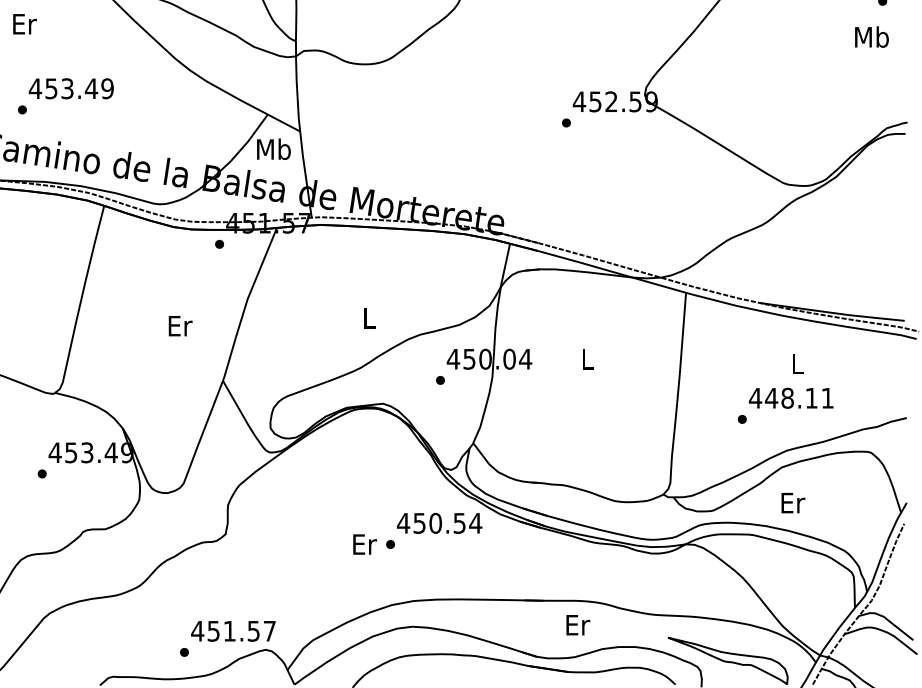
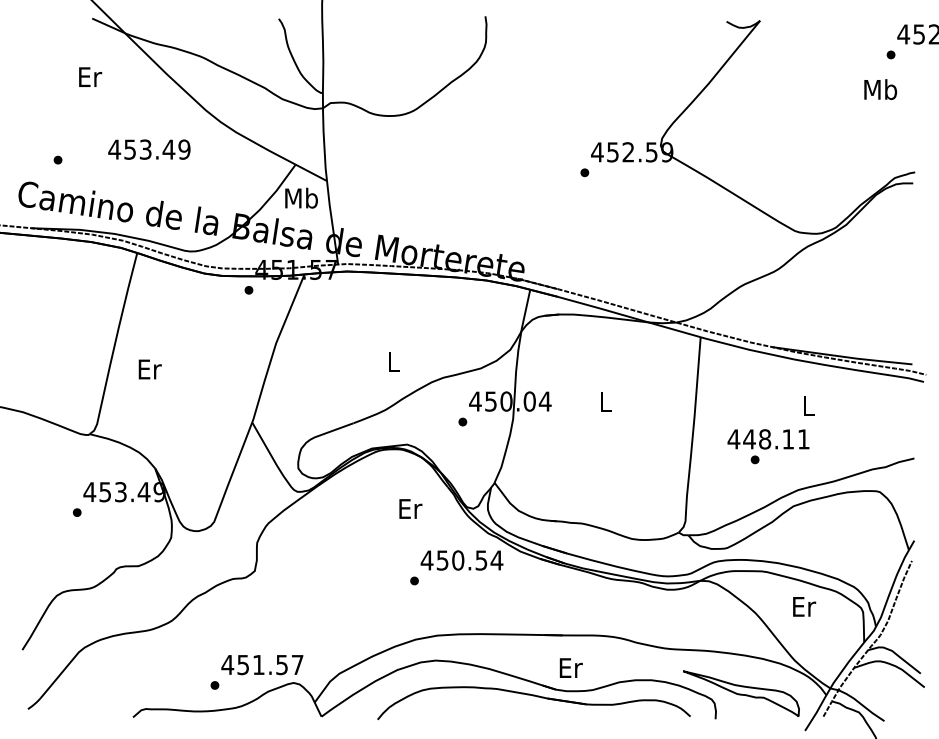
text: (24, 23) -> (90, 76), moved
text: (71, 88) -> (149, 149), moved
text: (179, 326) -> (149, 369), moved
text: (791, 398) -> (768, 439), moved
text: (793, 502) -> (804, 606), moved
text: (364, 544) -> (410, 508), moved
text: (577, 624) -> (570, 667), moved

